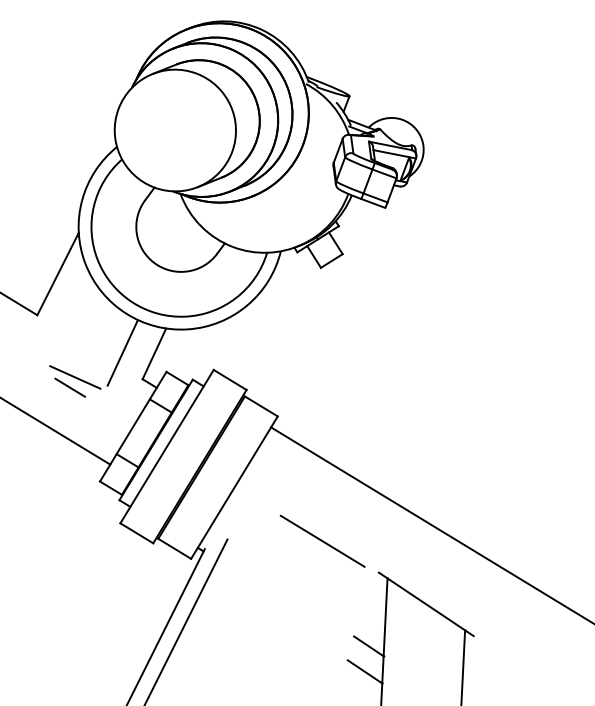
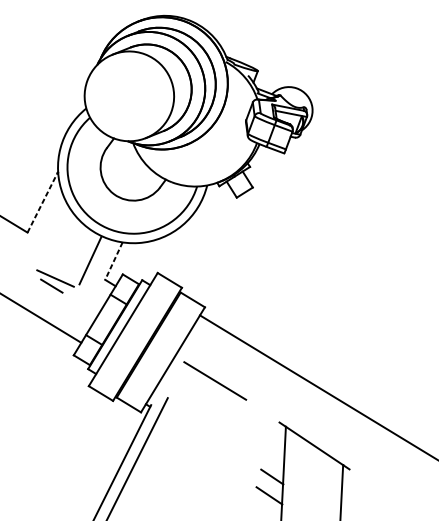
line: (58, 273) -> (43, 201), solid -> dashed
line: (154, 353) -> (113, 260), solid -> dashed
line: (322, 540) -> (215, 380), moved

